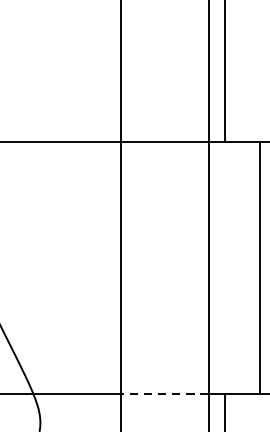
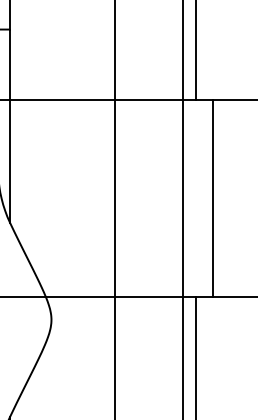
line: (260, 268) -> (213, 198), moved
line: (164, 394) -> (148, 297), dashed -> solid

